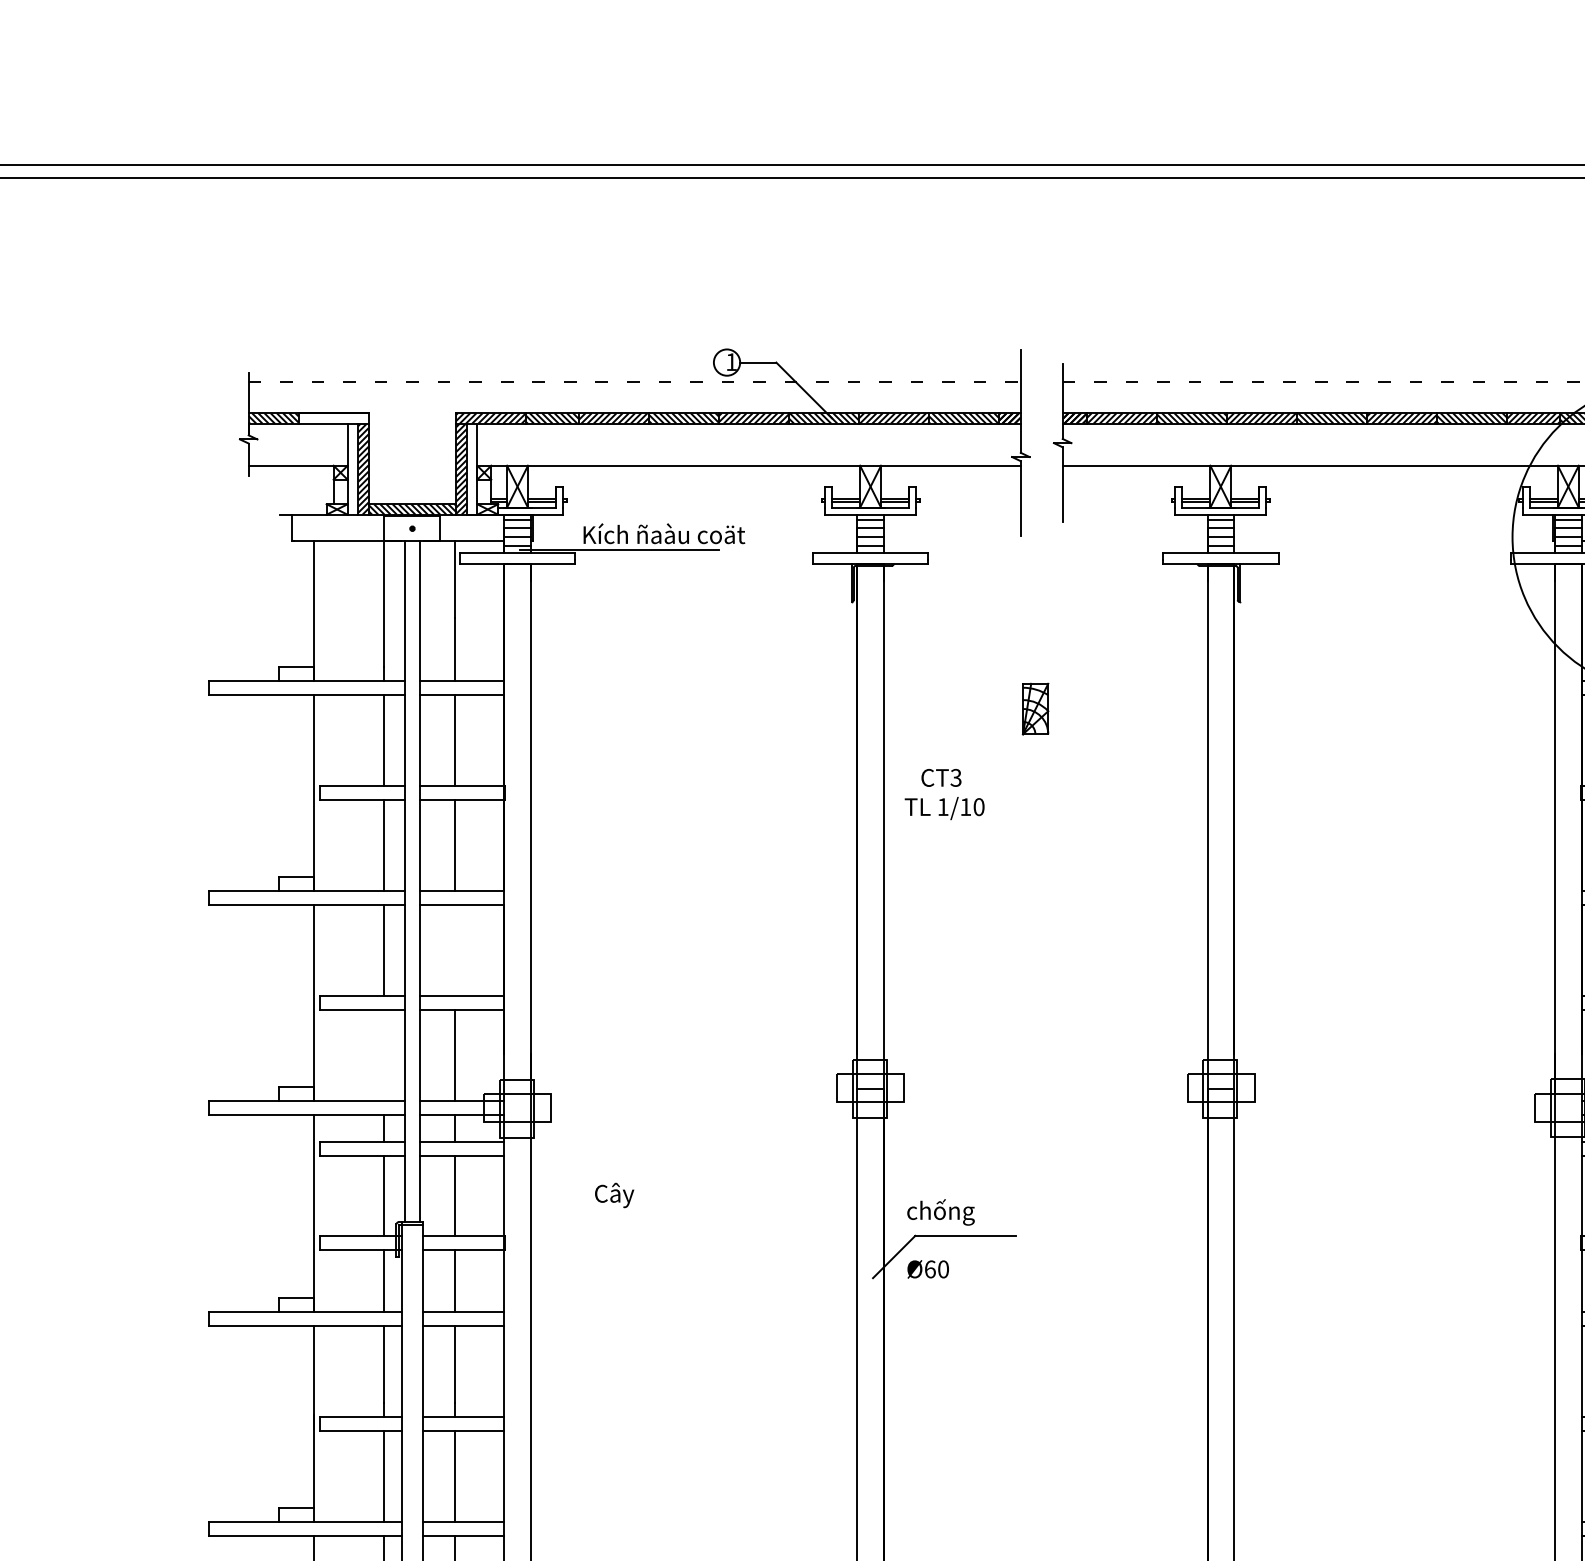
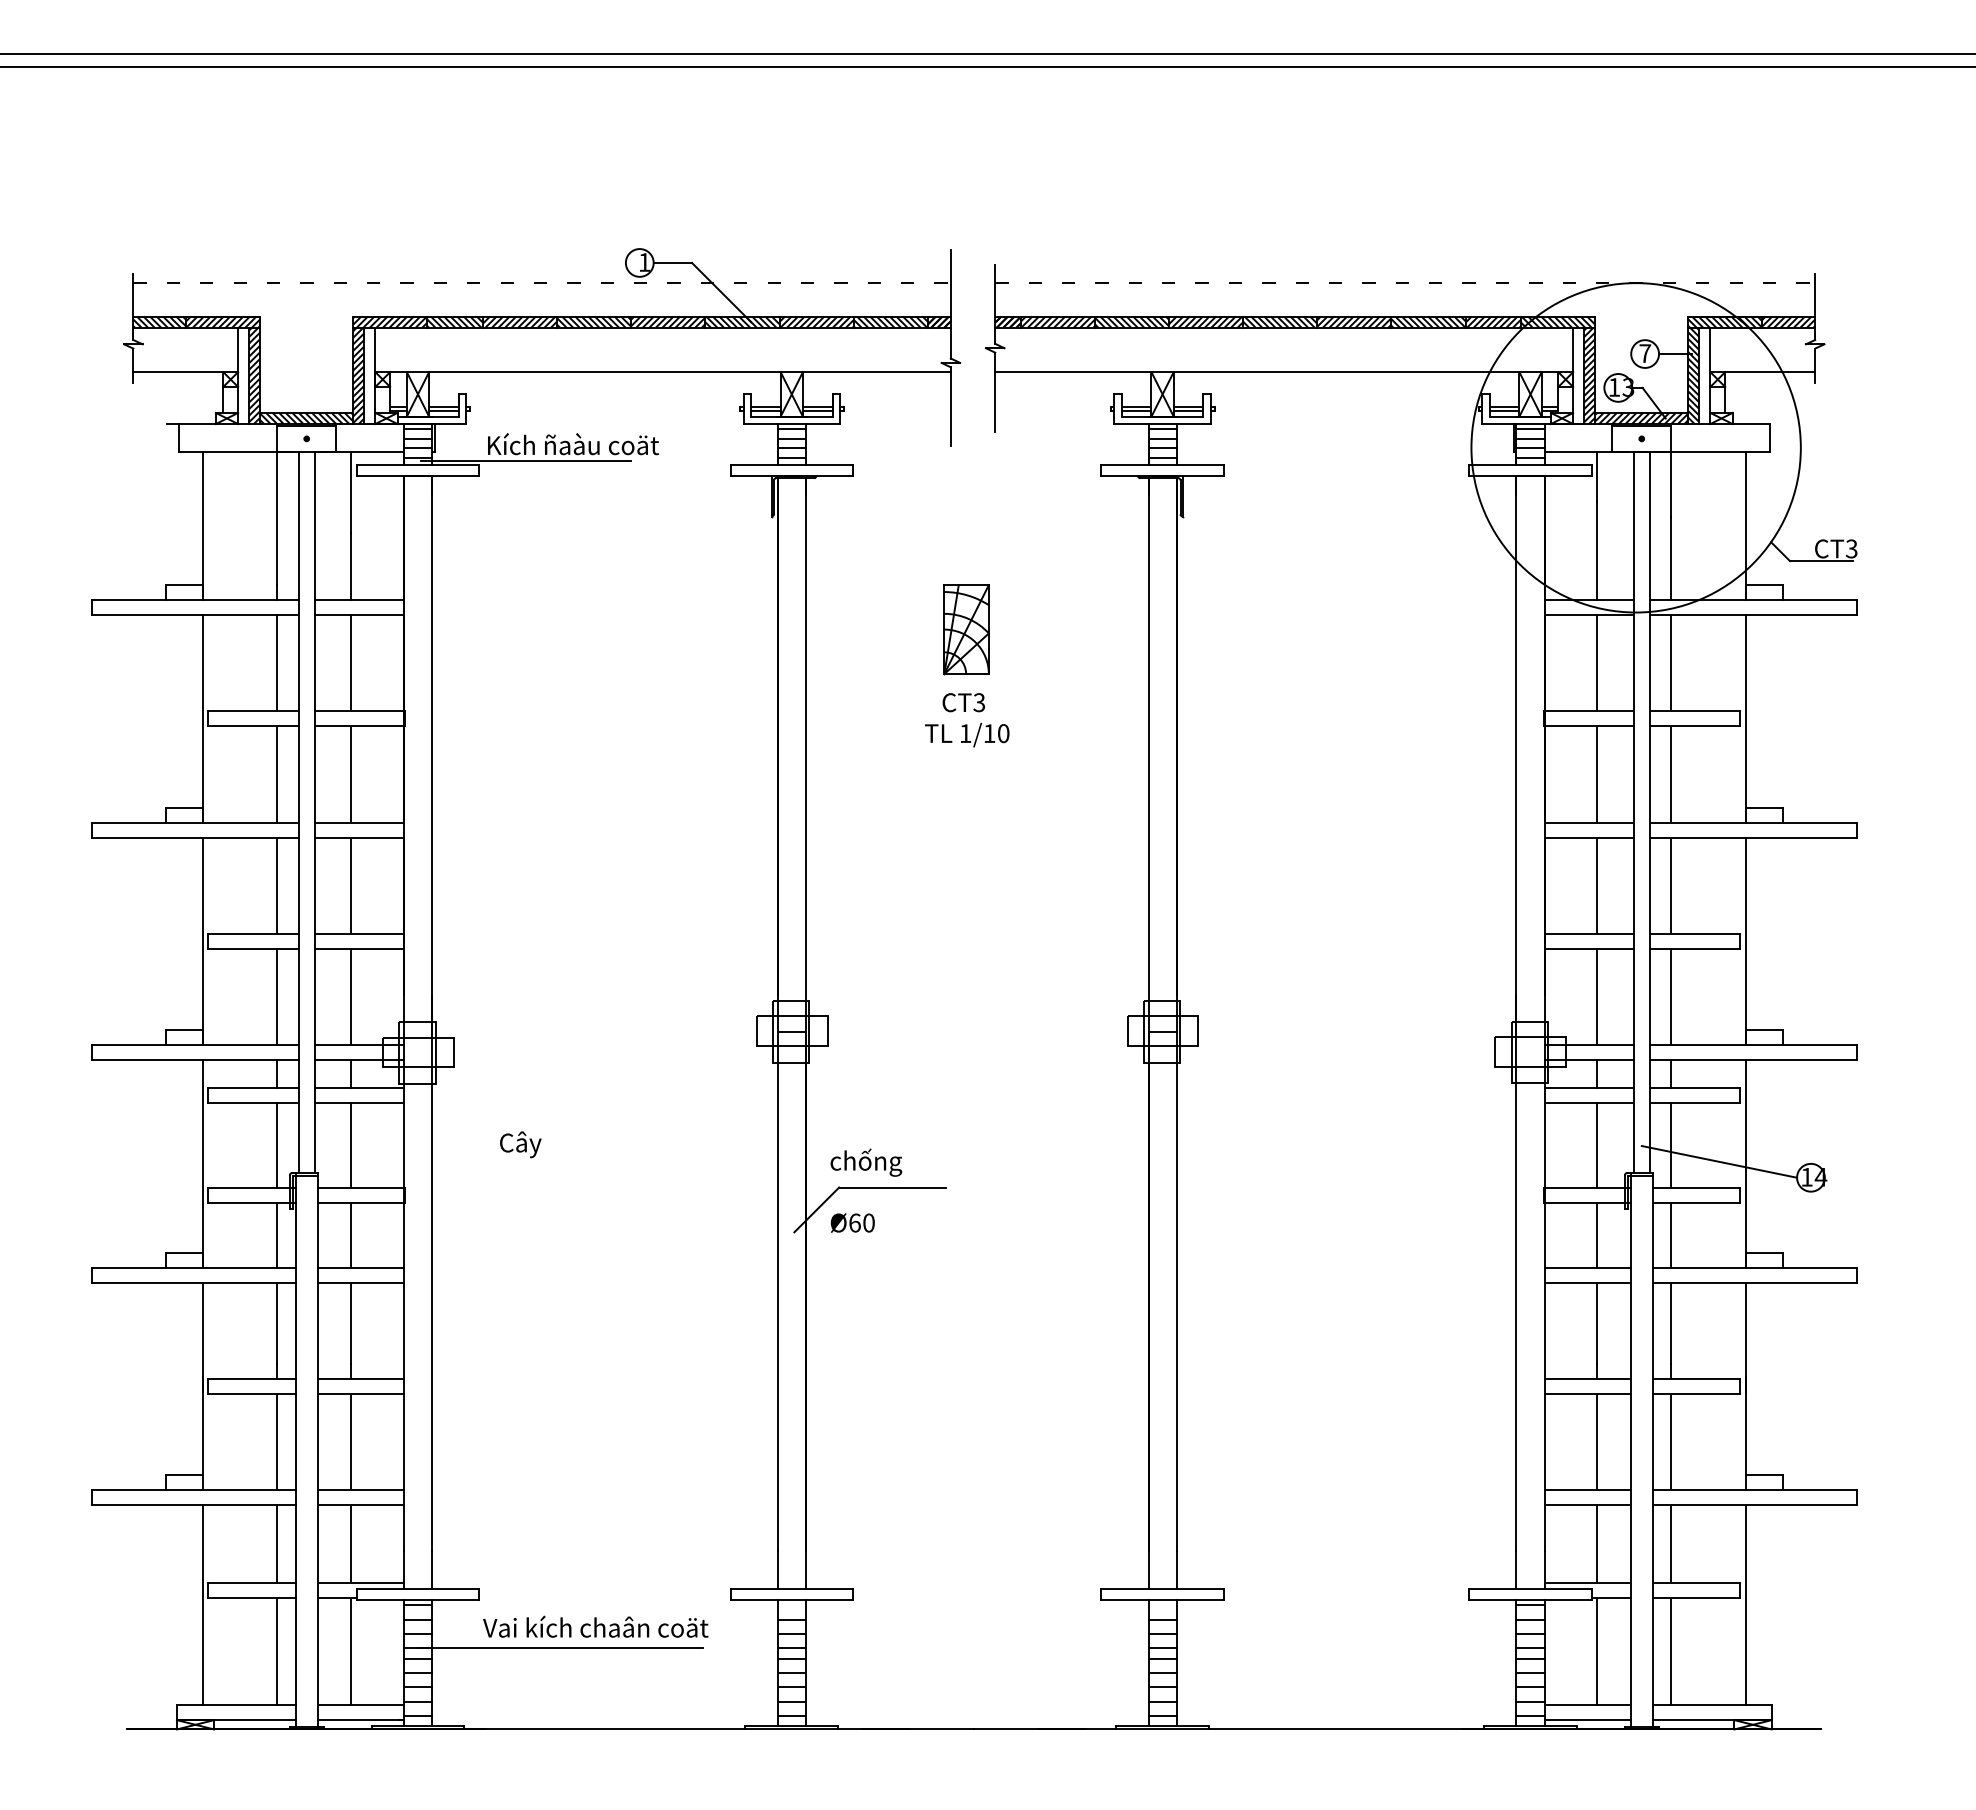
hatch: (333, 417) -> (223, 321), added
part: (1035, 708) -> (966, 629), size x1.67
text: (944, 794) -> (967, 720), moved
line: (454, 950) -> (351, 885), added
line: (384, 1055) -> (277, 996), added

